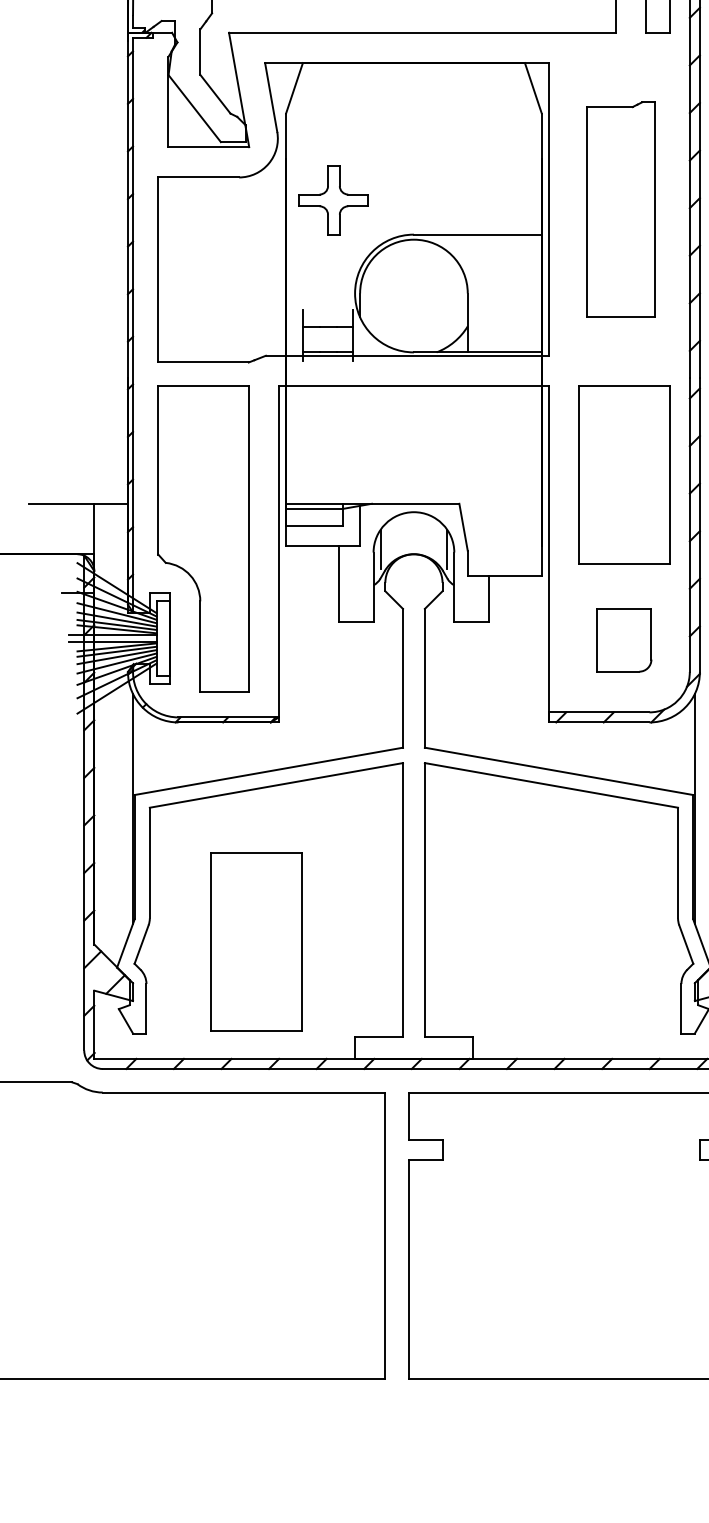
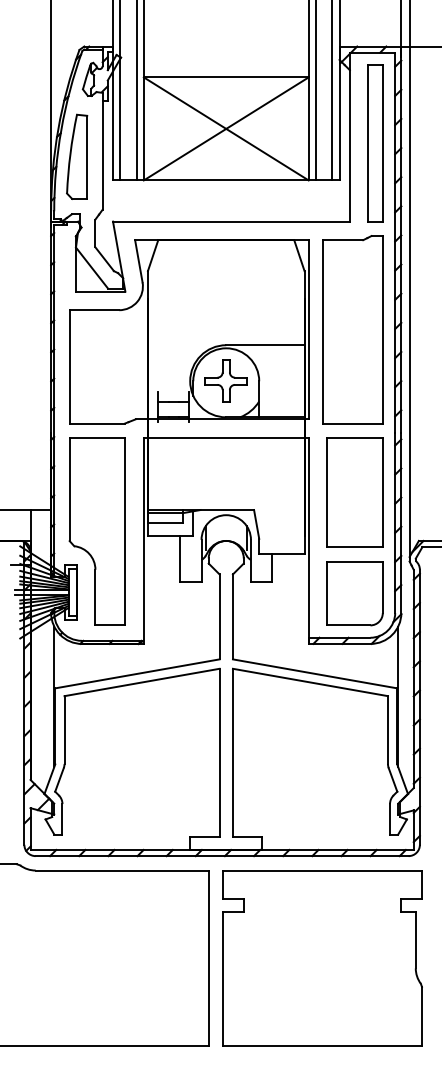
part: (332, 199) -> (225, 380), moved
part: (620, 208) -> (352, 329), size x1.43
part: (623, 640) -> (354, 593), size x1.67
part: (255, 942) -> (129, 778), removed

